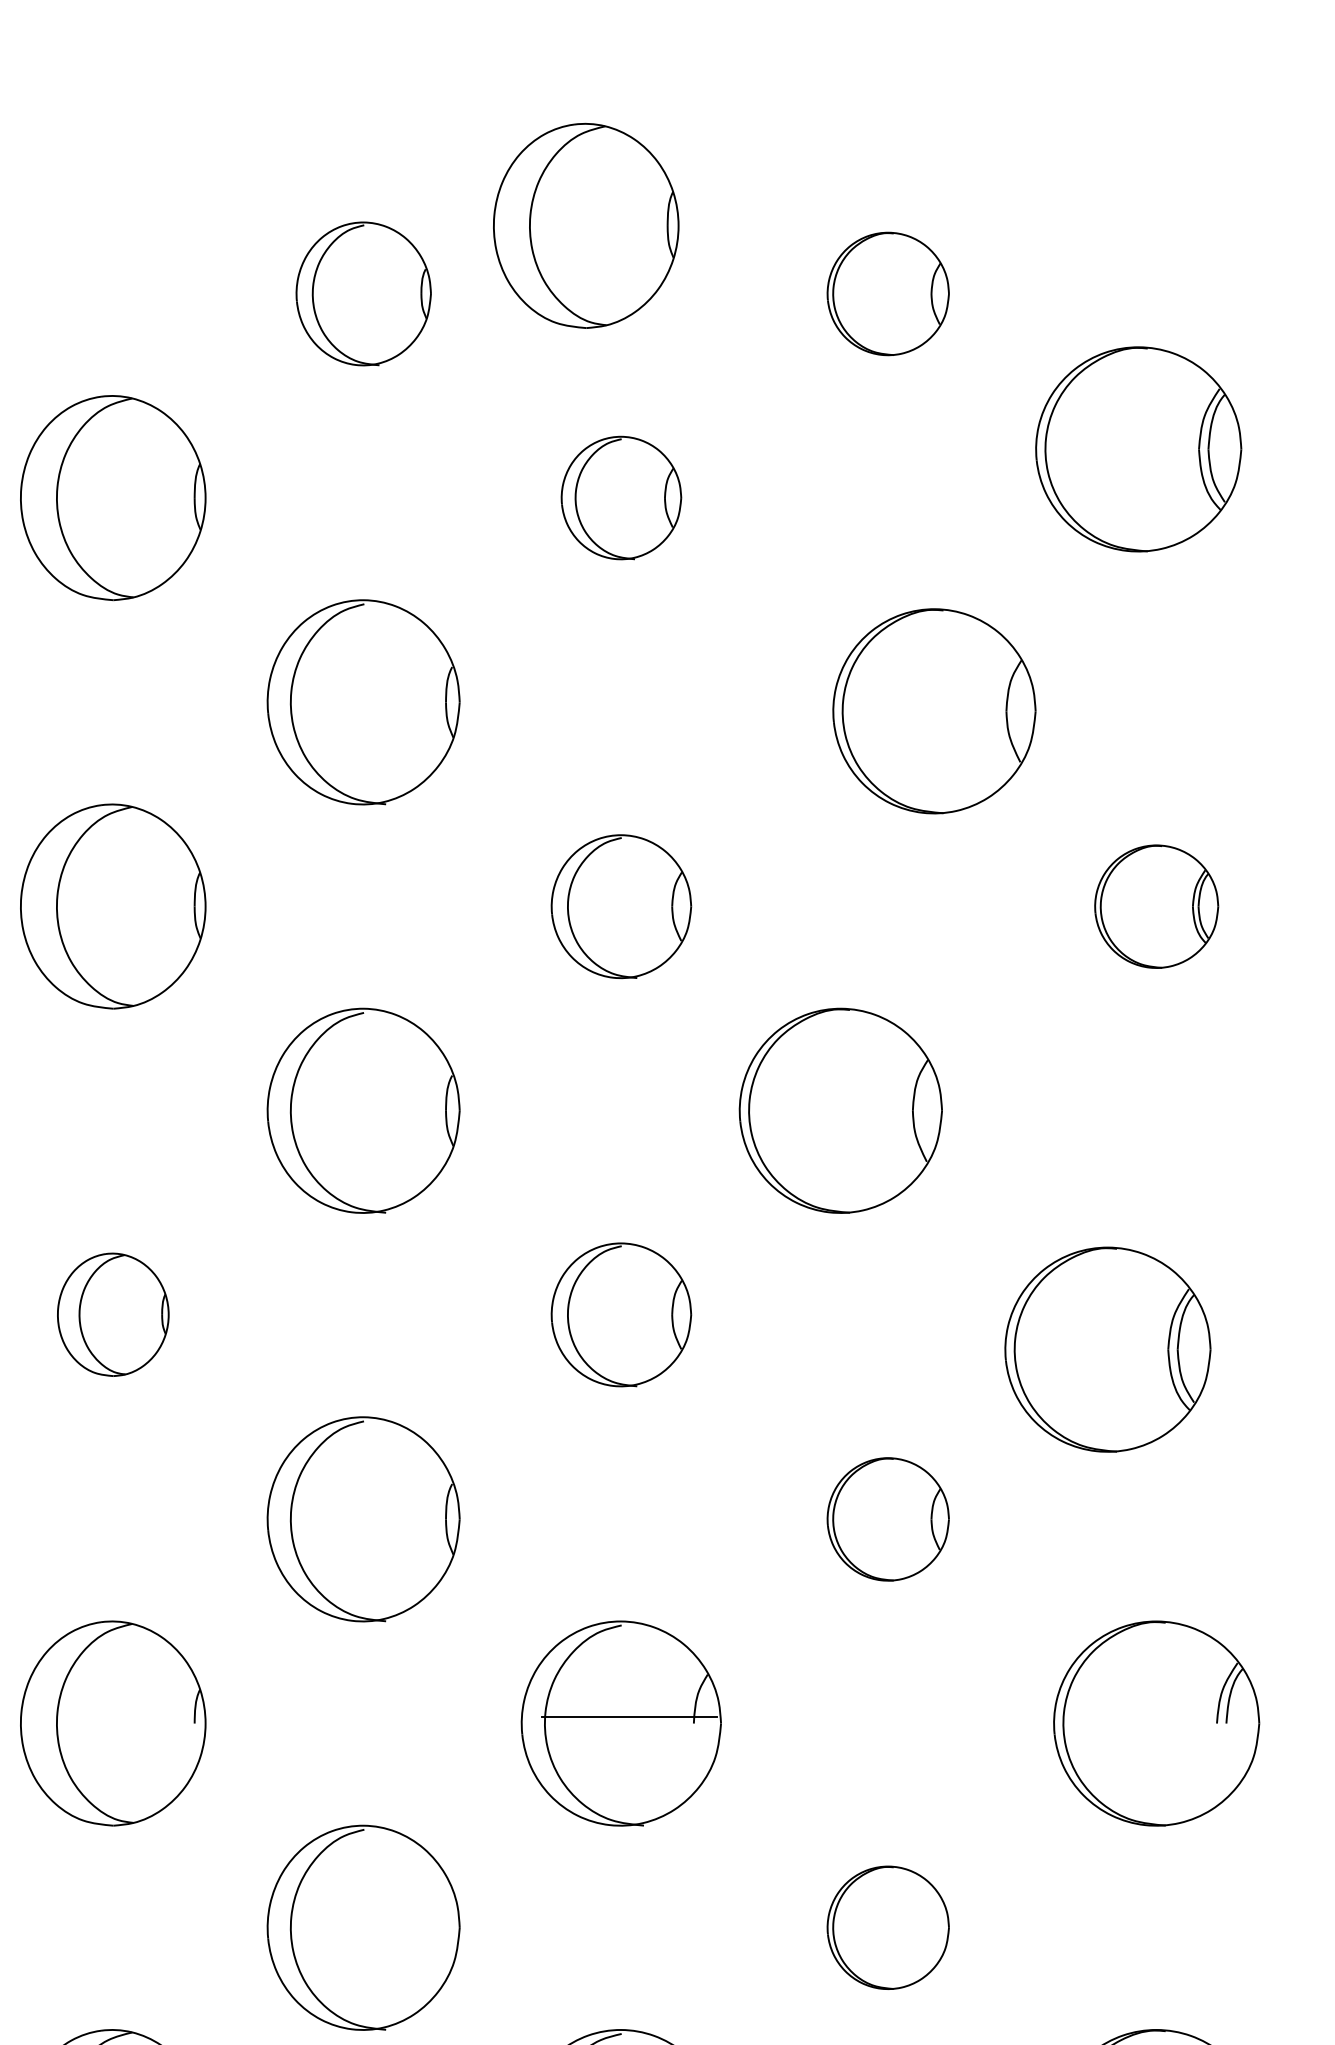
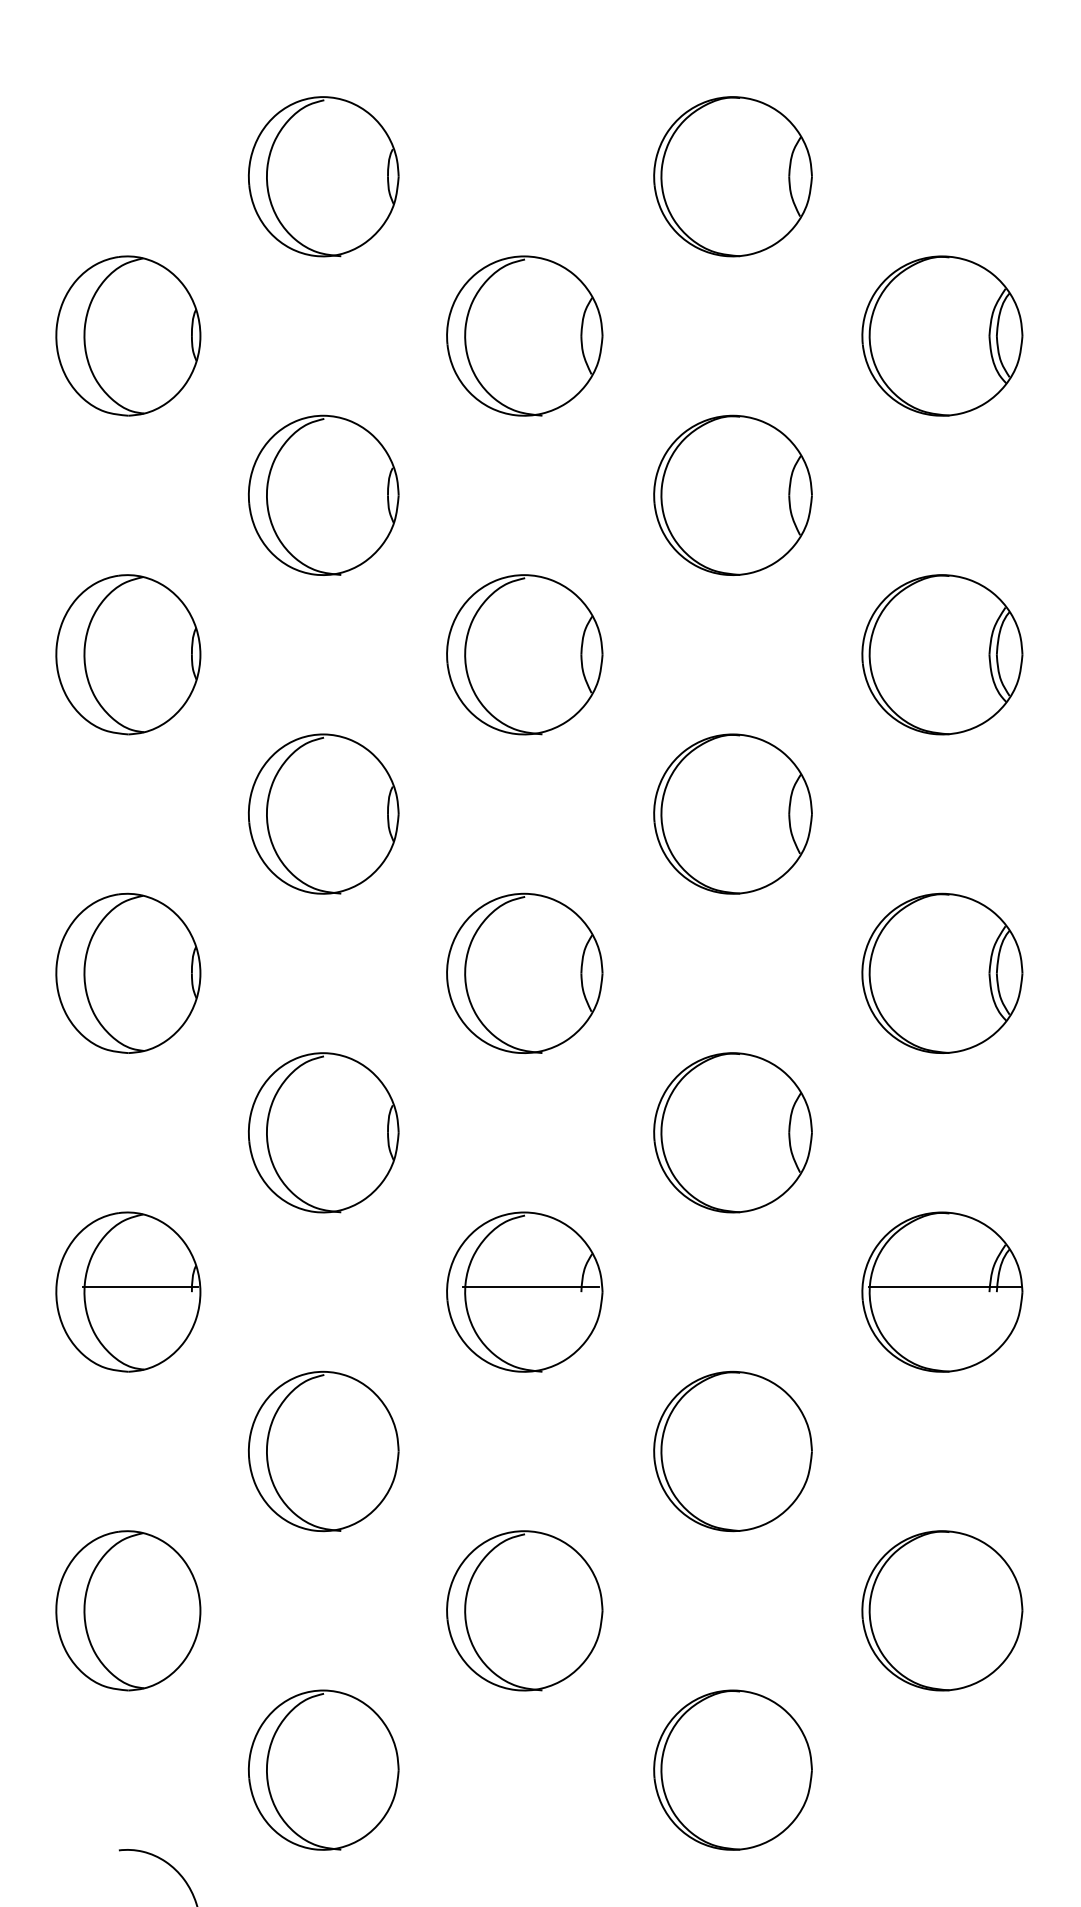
part: (586, 225) -> (497, 123), removed
part: (363, 293) -> (323, 176), size x1.43
part: (887, 293) -> (732, 176), size x1.67
part: (1138, 448) -> (942, 335), moved
part: (620, 497) -> (524, 335), size x1.67
part: (933, 710) -> (732, 494), moved
part: (620, 906) -> (524, 654), size x1.43
part: (1156, 906) -> (942, 654), size x1.67
part: (840, 1110) -> (732, 813), moved
part: (113, 1313) -> (128, 972), size x1.67
part: (620, 1313) -> (524, 972), size x1.43
part: (1108, 1348) -> (942, 972), moved
part: (887, 1518) -> (732, 1132), size x1.67
line: (128, 1716) -> (140, 1286), added
line: (1160, 1716) -> (945, 1286), added
part: (887, 1927) -> (732, 1451), size x1.67

